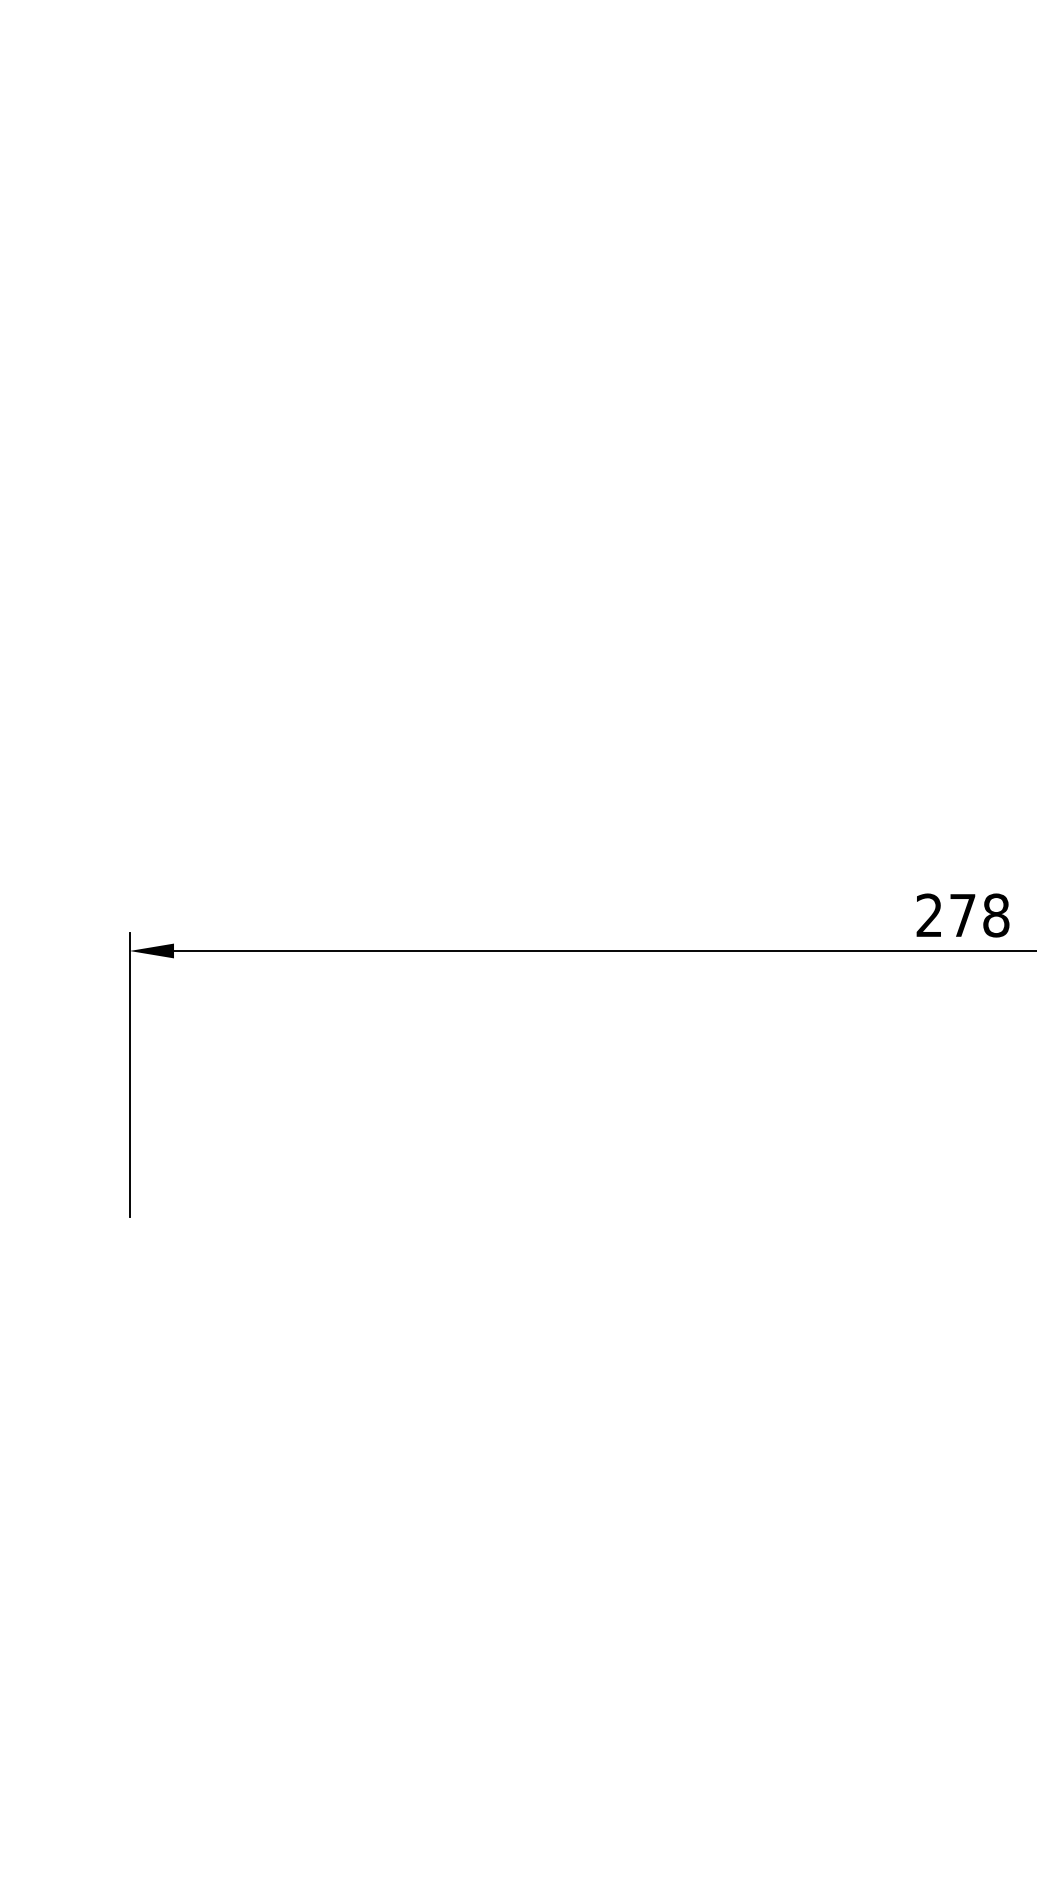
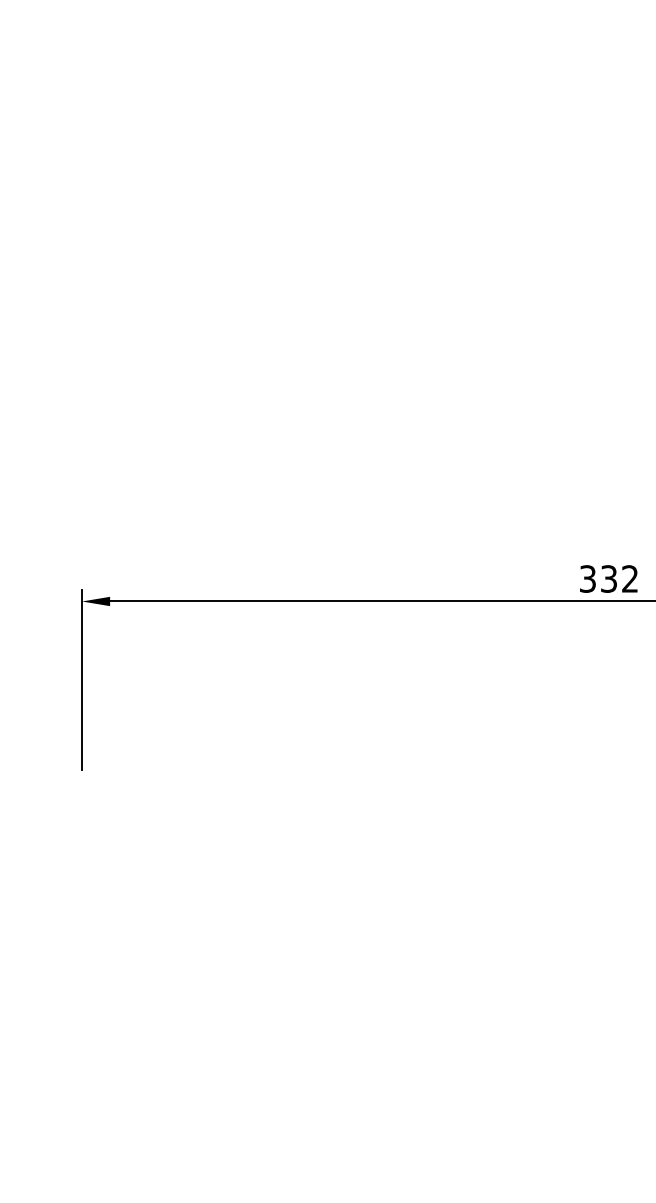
text: (961, 914) -> (608, 578), 278 -> 332

